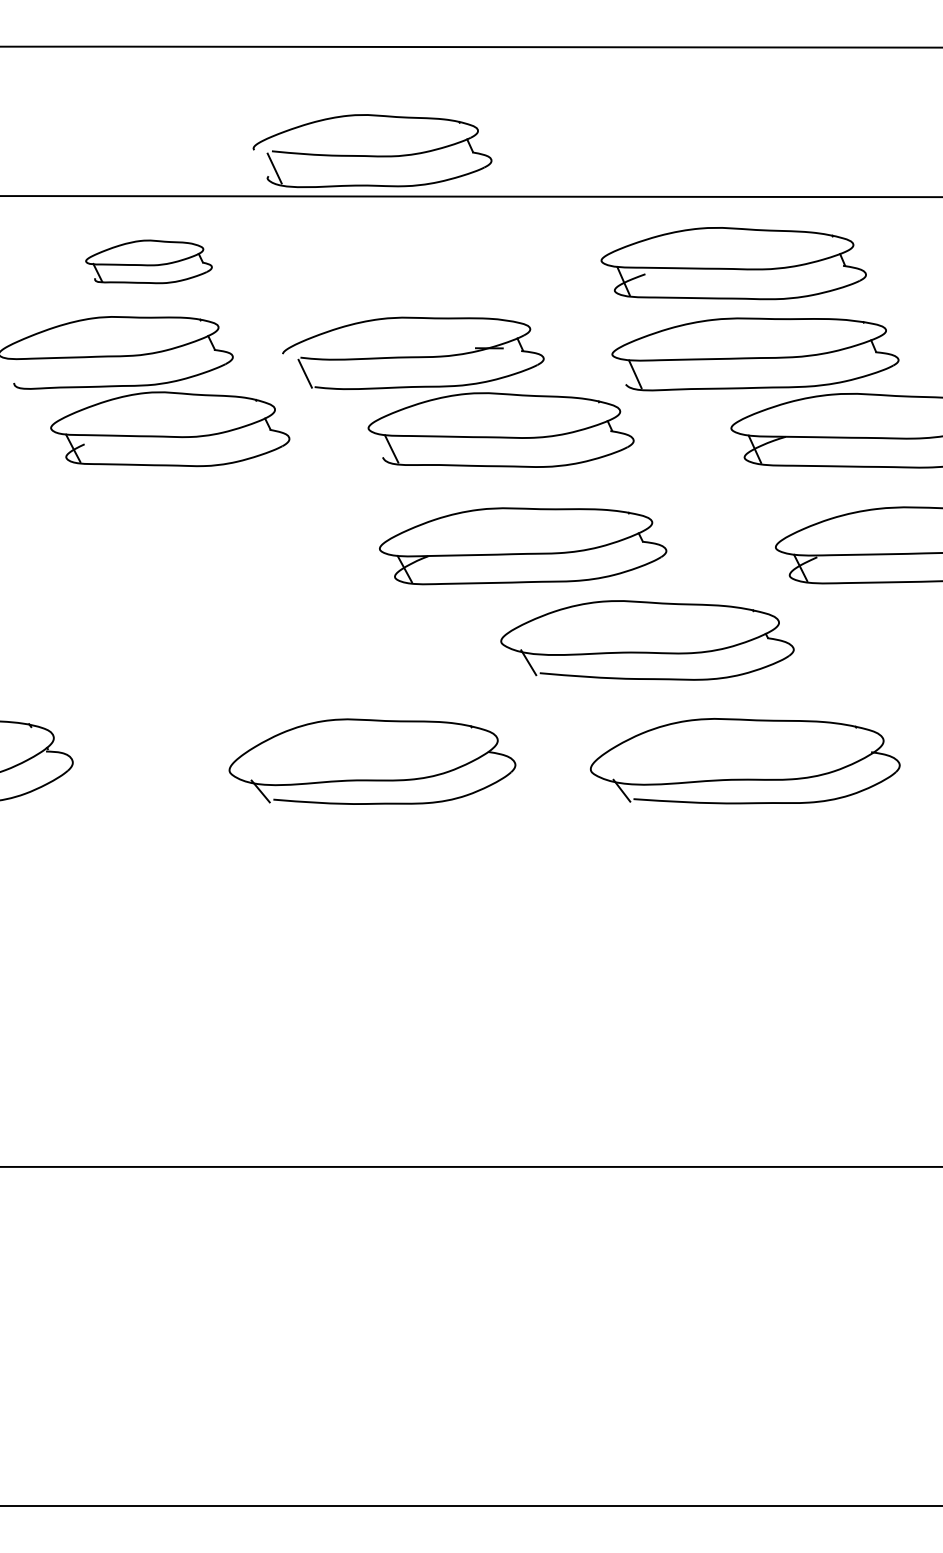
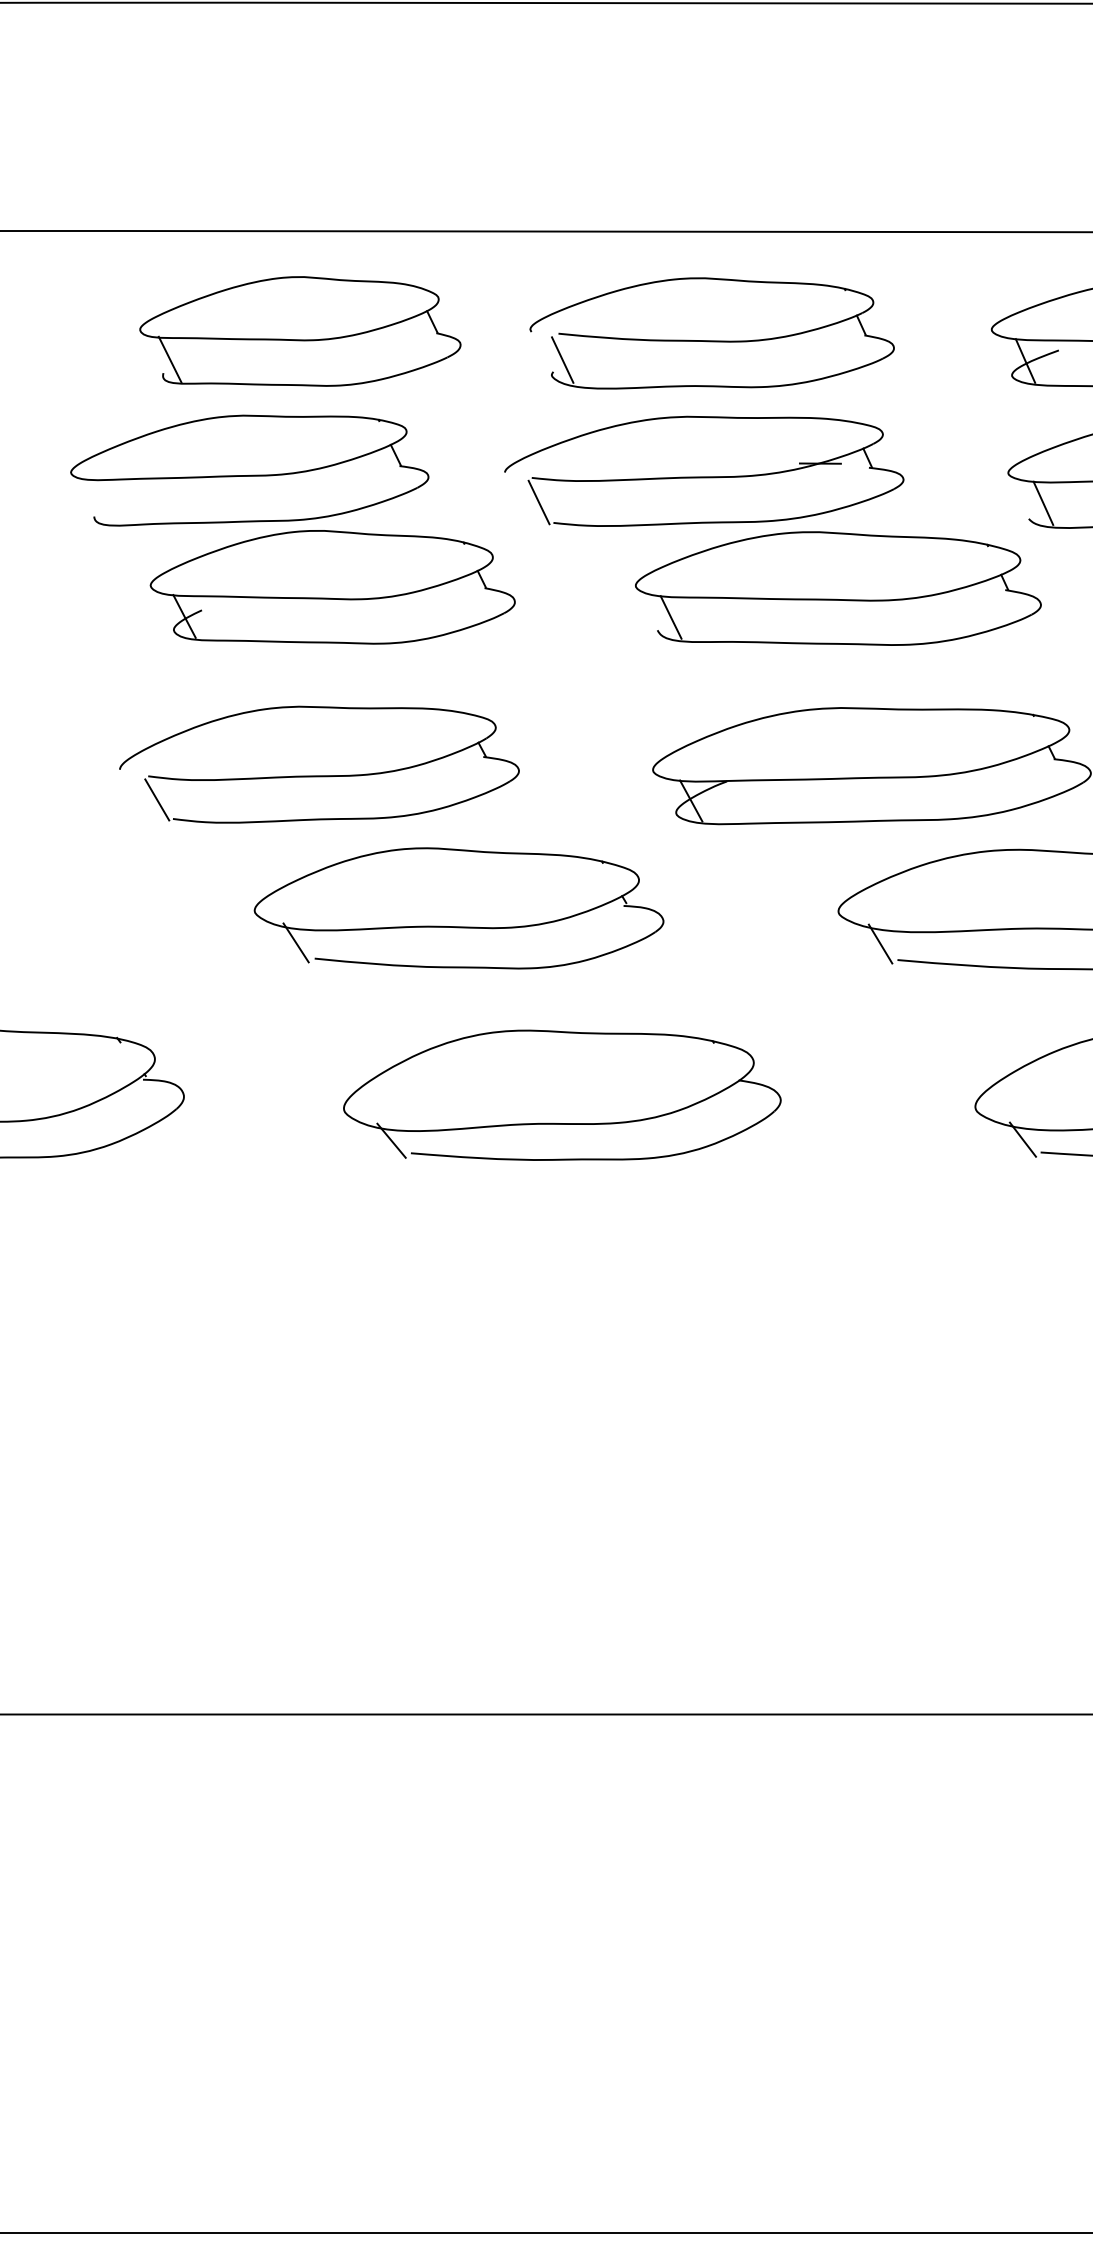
part: (372, 151) -> (712, 334), moved
part: (148, 261) -> (299, 330), size x1.67
part: (161, 552) -> (319, 775), added
part: (252, 639) -> (458, 908), added
part: (372, 761) -> (562, 1094), moved

